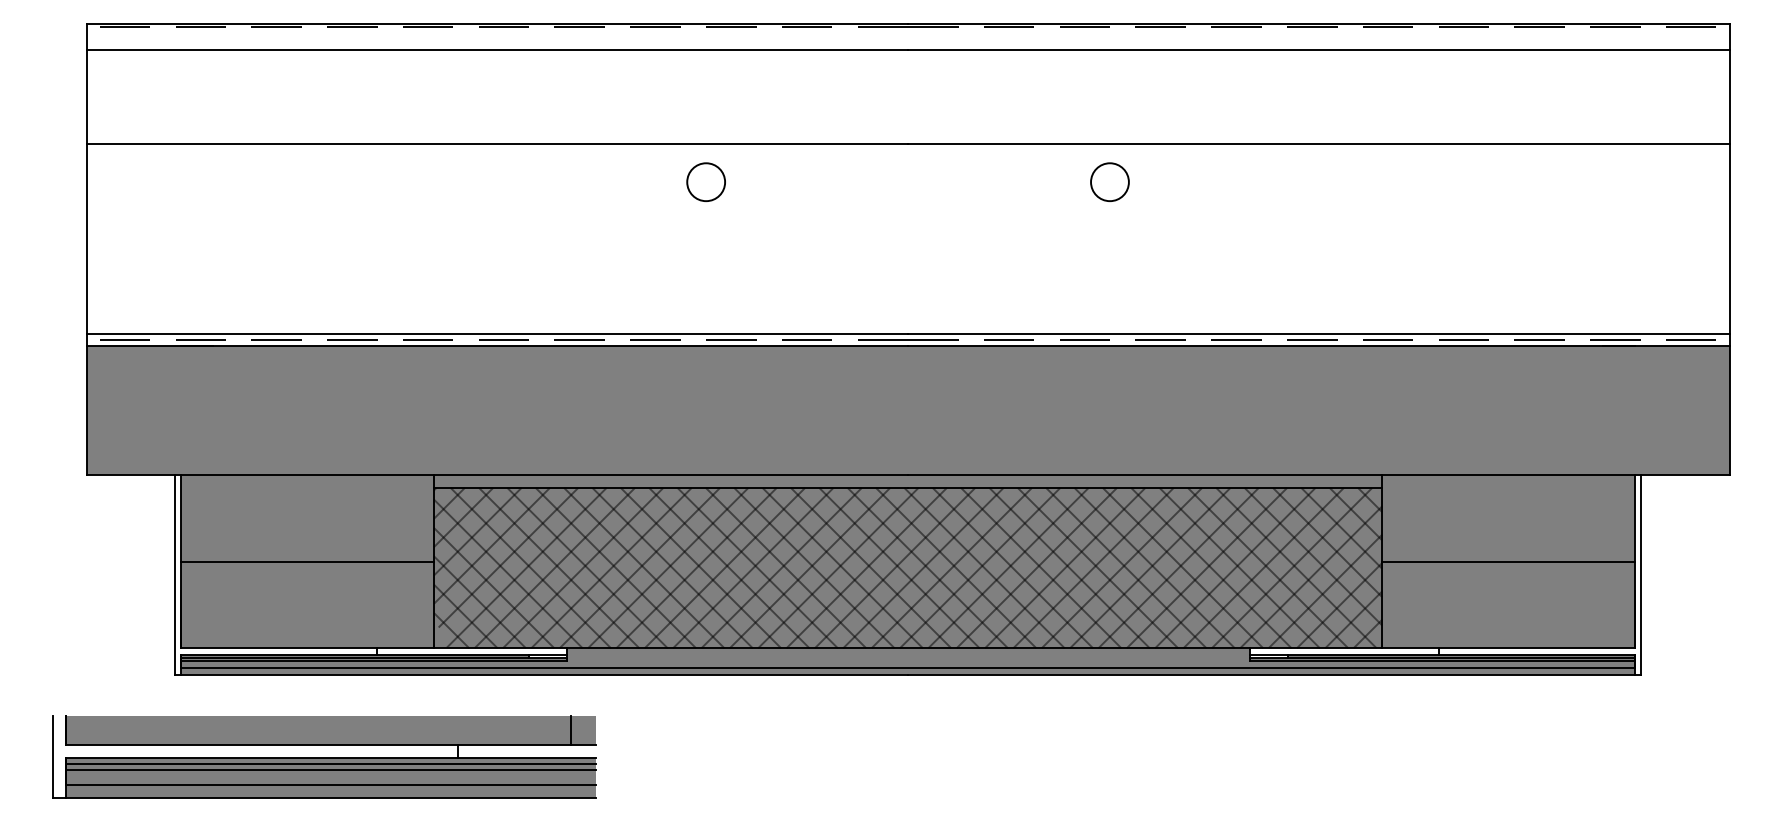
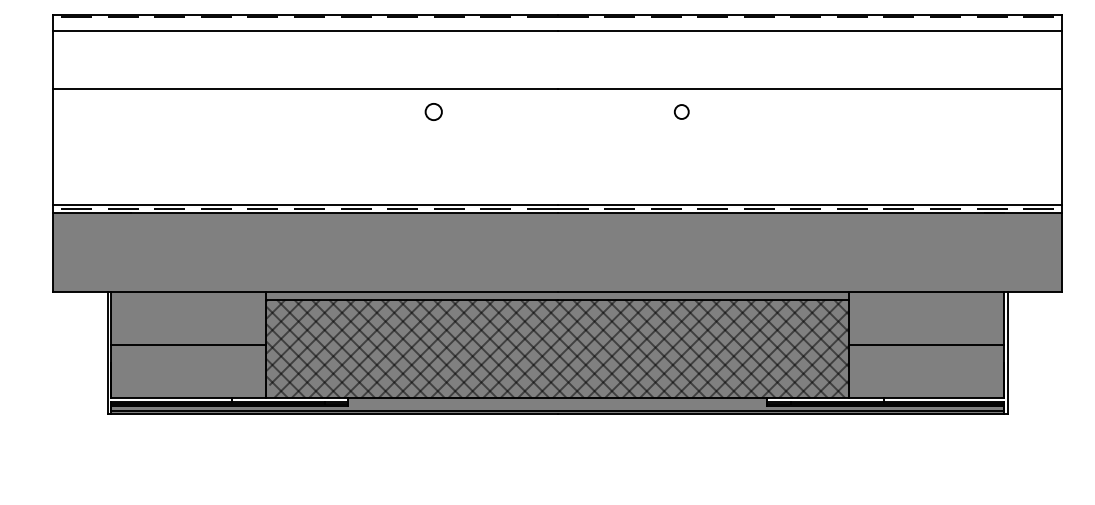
circle: (705, 181) -> (433, 111), size x0.7
circle: (1109, 181) -> (681, 111), size x0.6
part: (324, 756) -> (199, 464), removed

